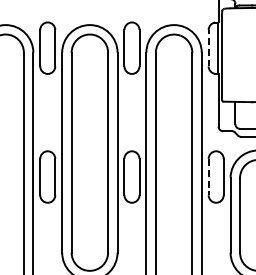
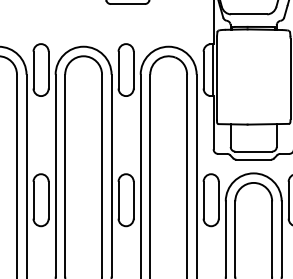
line: (208, 47) -> (203, 69), dashed -> solid
line: (208, 177) -> (203, 200), dashed -> solid

